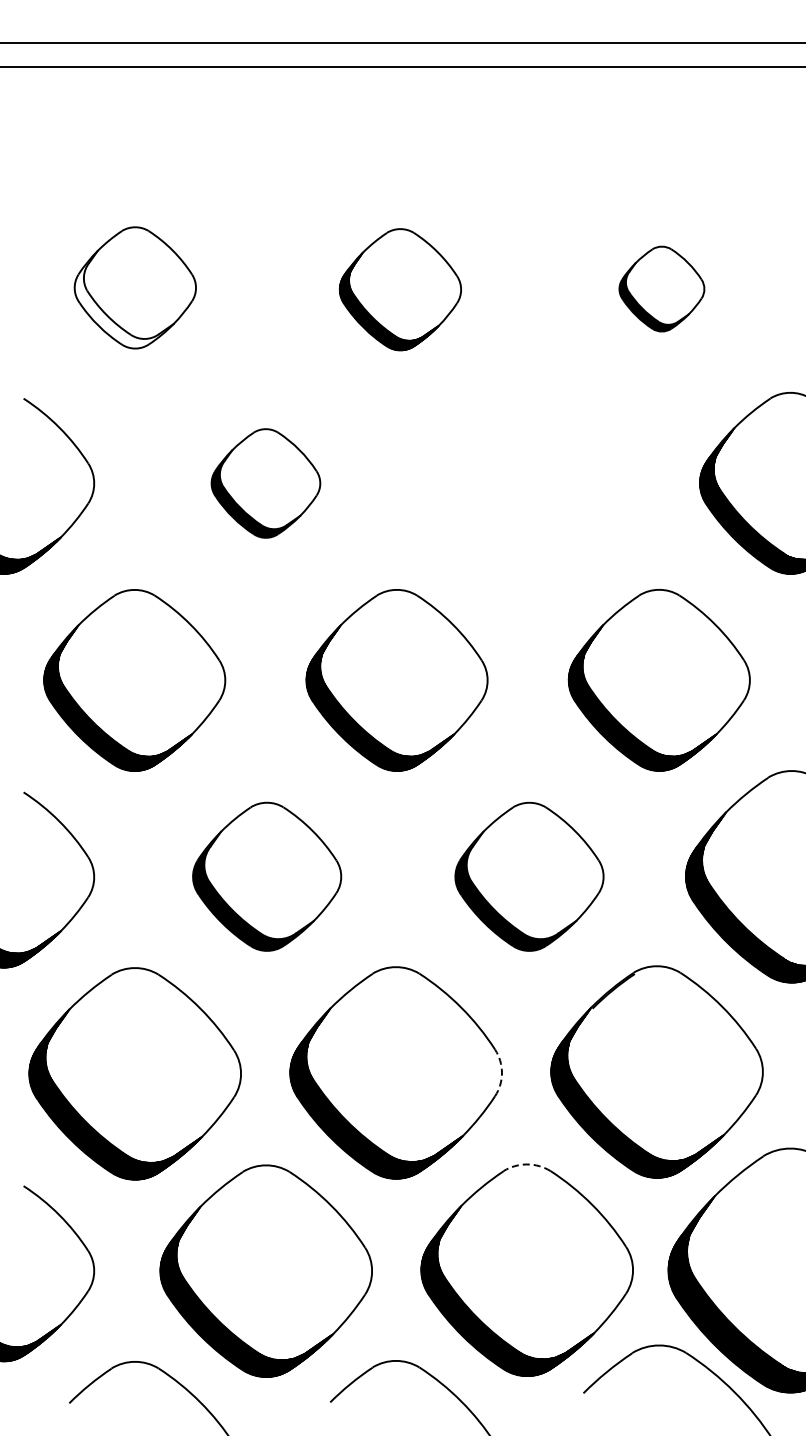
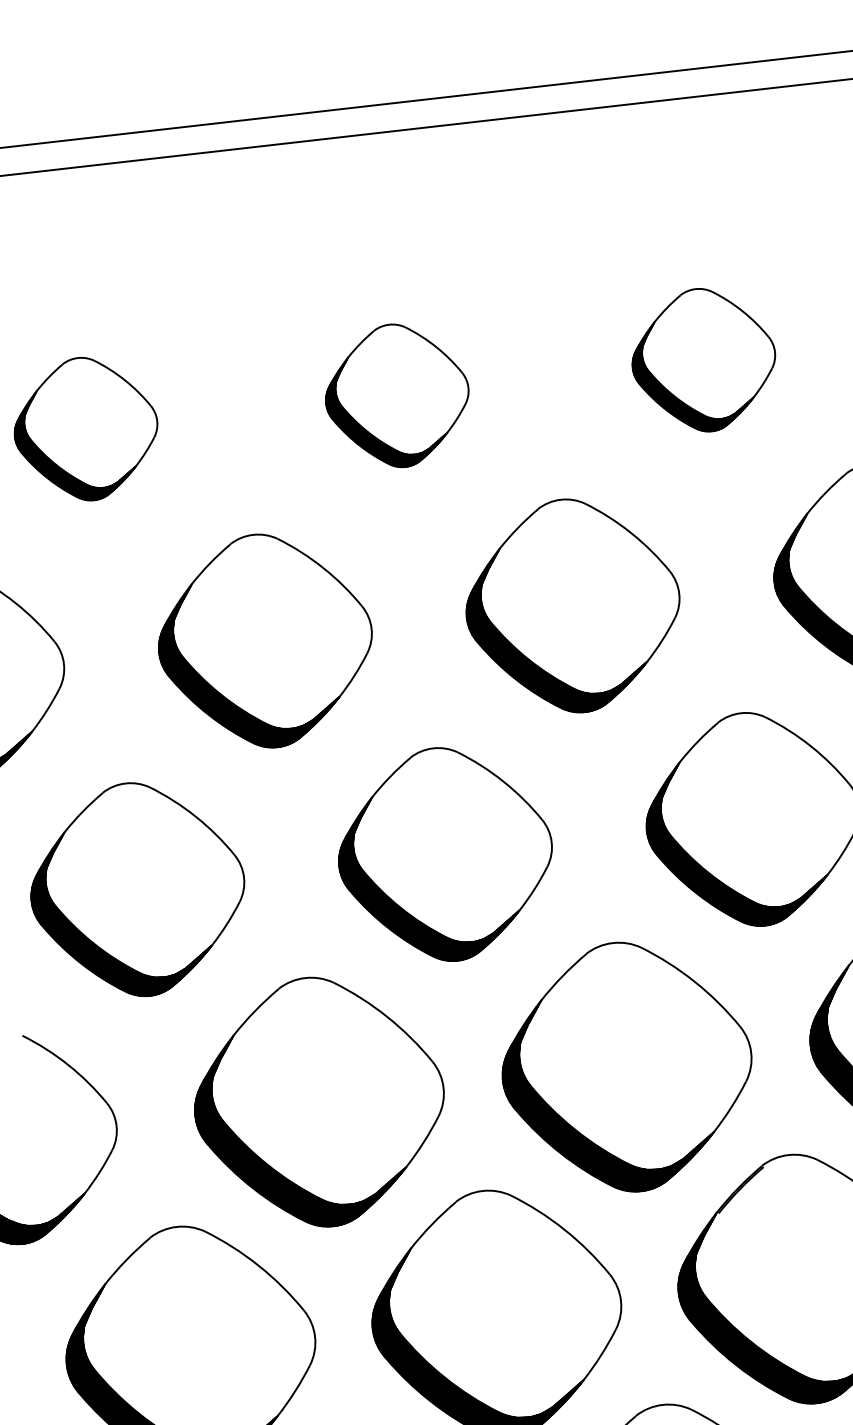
part: (661, 288) -> (703, 359), size x1.43
hatch: (123, 299) -> (73, 444), added
part: (265, 483) -> (264, 641), size x1.67
part: (527, 483) -> (572, 606), added
part: (266, 876) -> (318, 1101), size x1.43
part: (529, 876) -> (627, 1066), size x1.43
arc: (501, 1072) -> (620, 1300), dashed -> solid
arc: (527, 1164) -> (663, 1404), dashed -> solid

